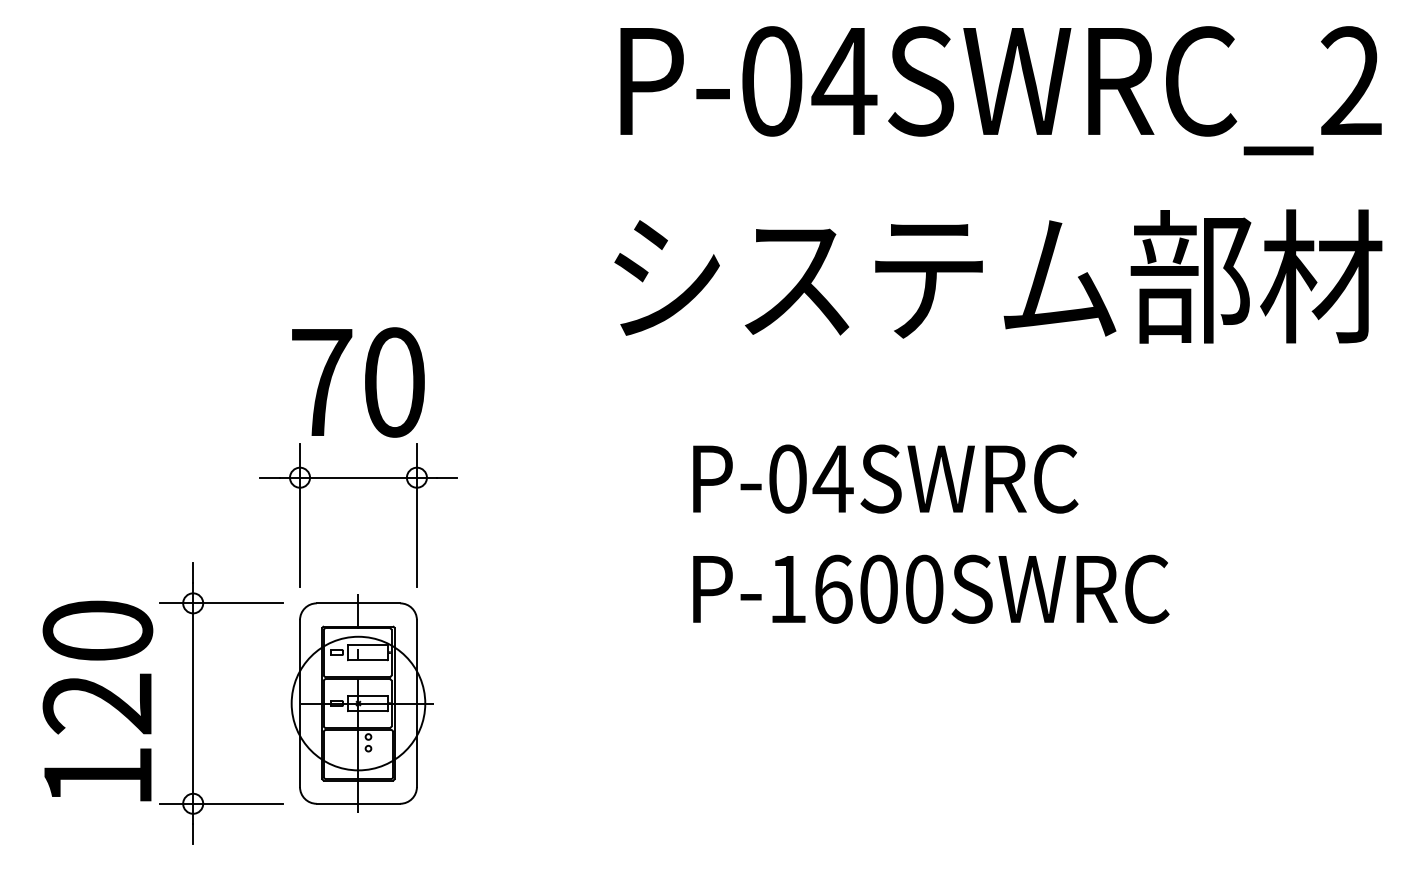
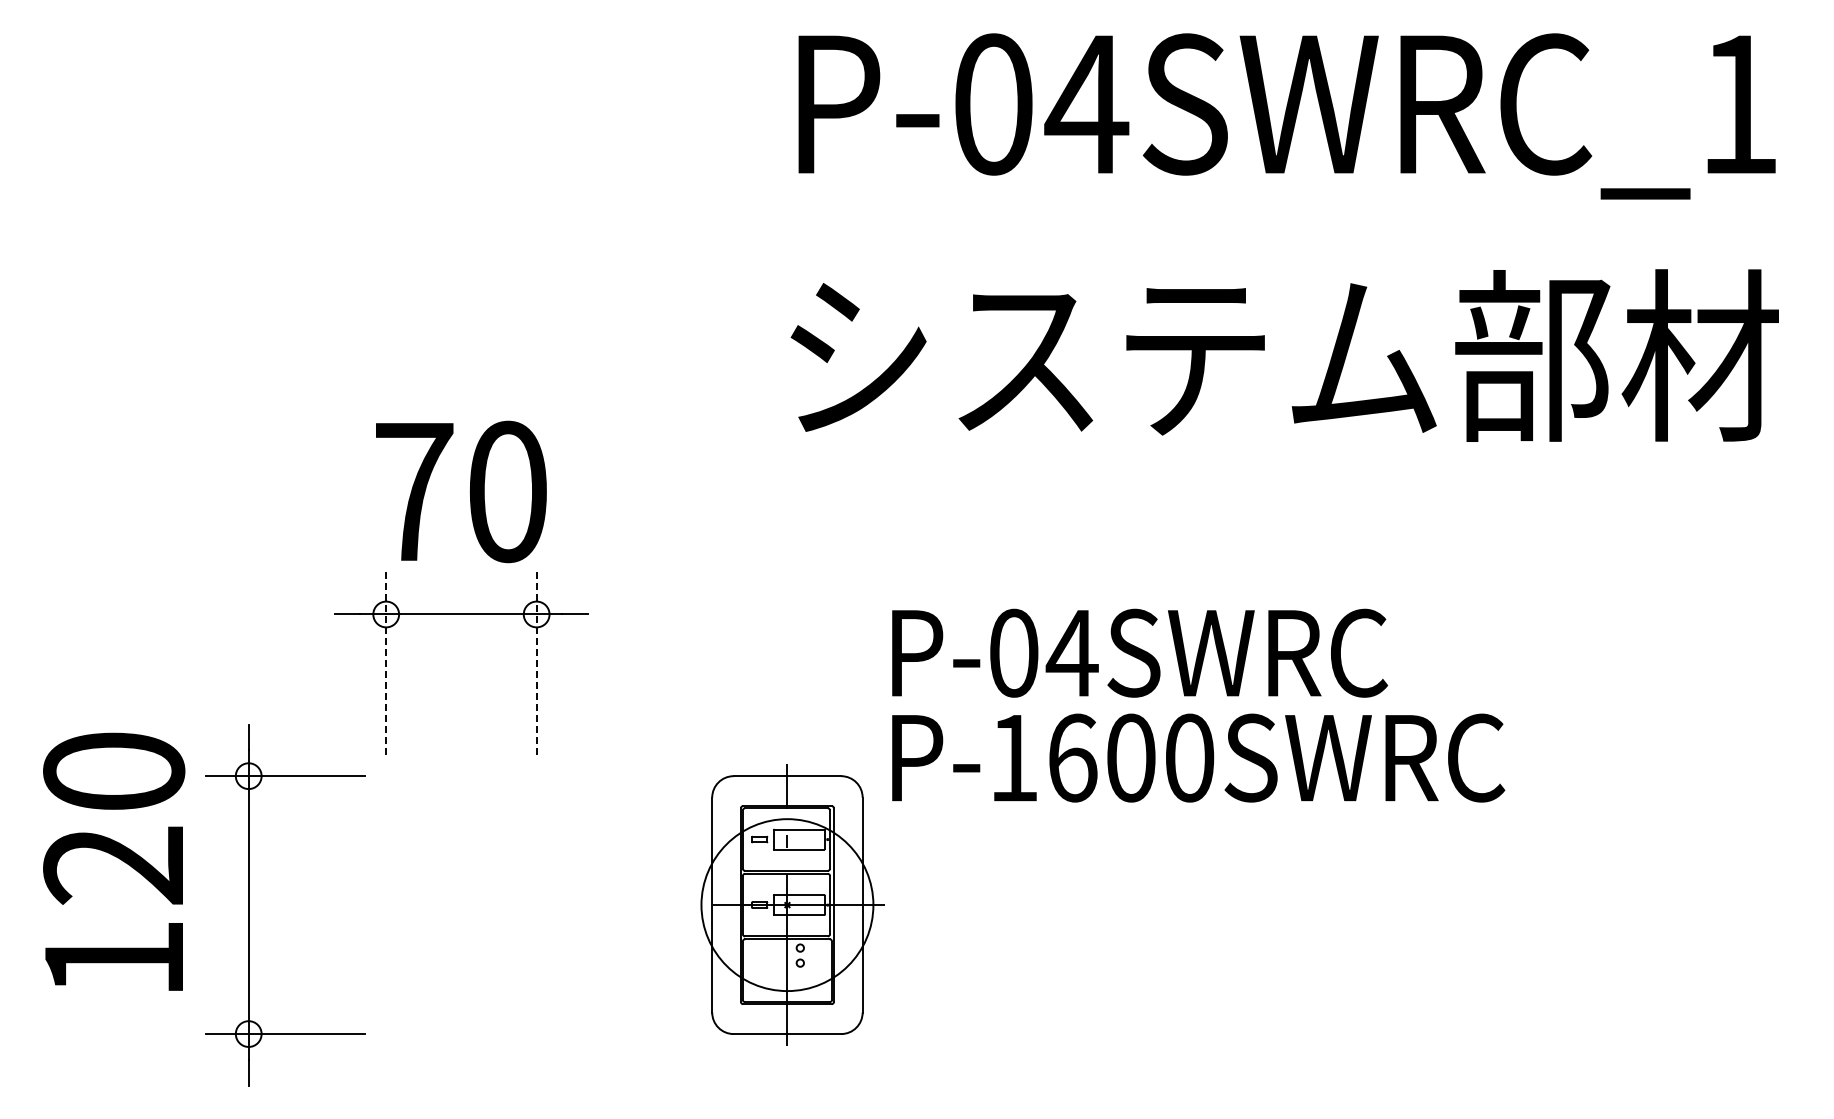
text: (1350, 80) -> (1738, 103), P-04SWRC_2 -> P-04SWRC_1
text: (886, 478) -> (1140, 652), moved
line: (300, 515) -> (386, 663), solid -> dashed
line: (416, 515) -> (536, 663), solid -> dashed
text: (98, 700) -> (114, 861), moved
part: (362, 703) -> (792, 904), moved

